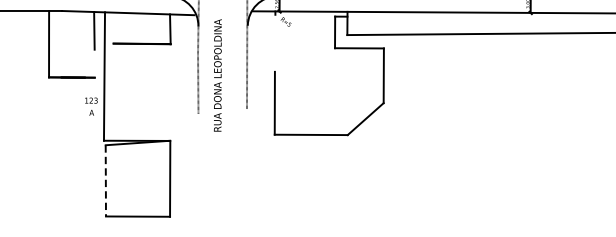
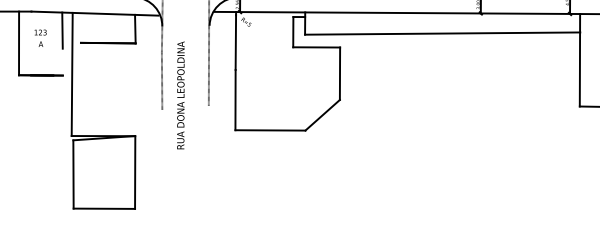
line: (274, 43) -> (235, 42), added
text: (217, 75) -> (180, 95), moved
text: (91, 105) -> (40, 37), moved
line: (105, 181) -> (73, 175), dashed -> solid

